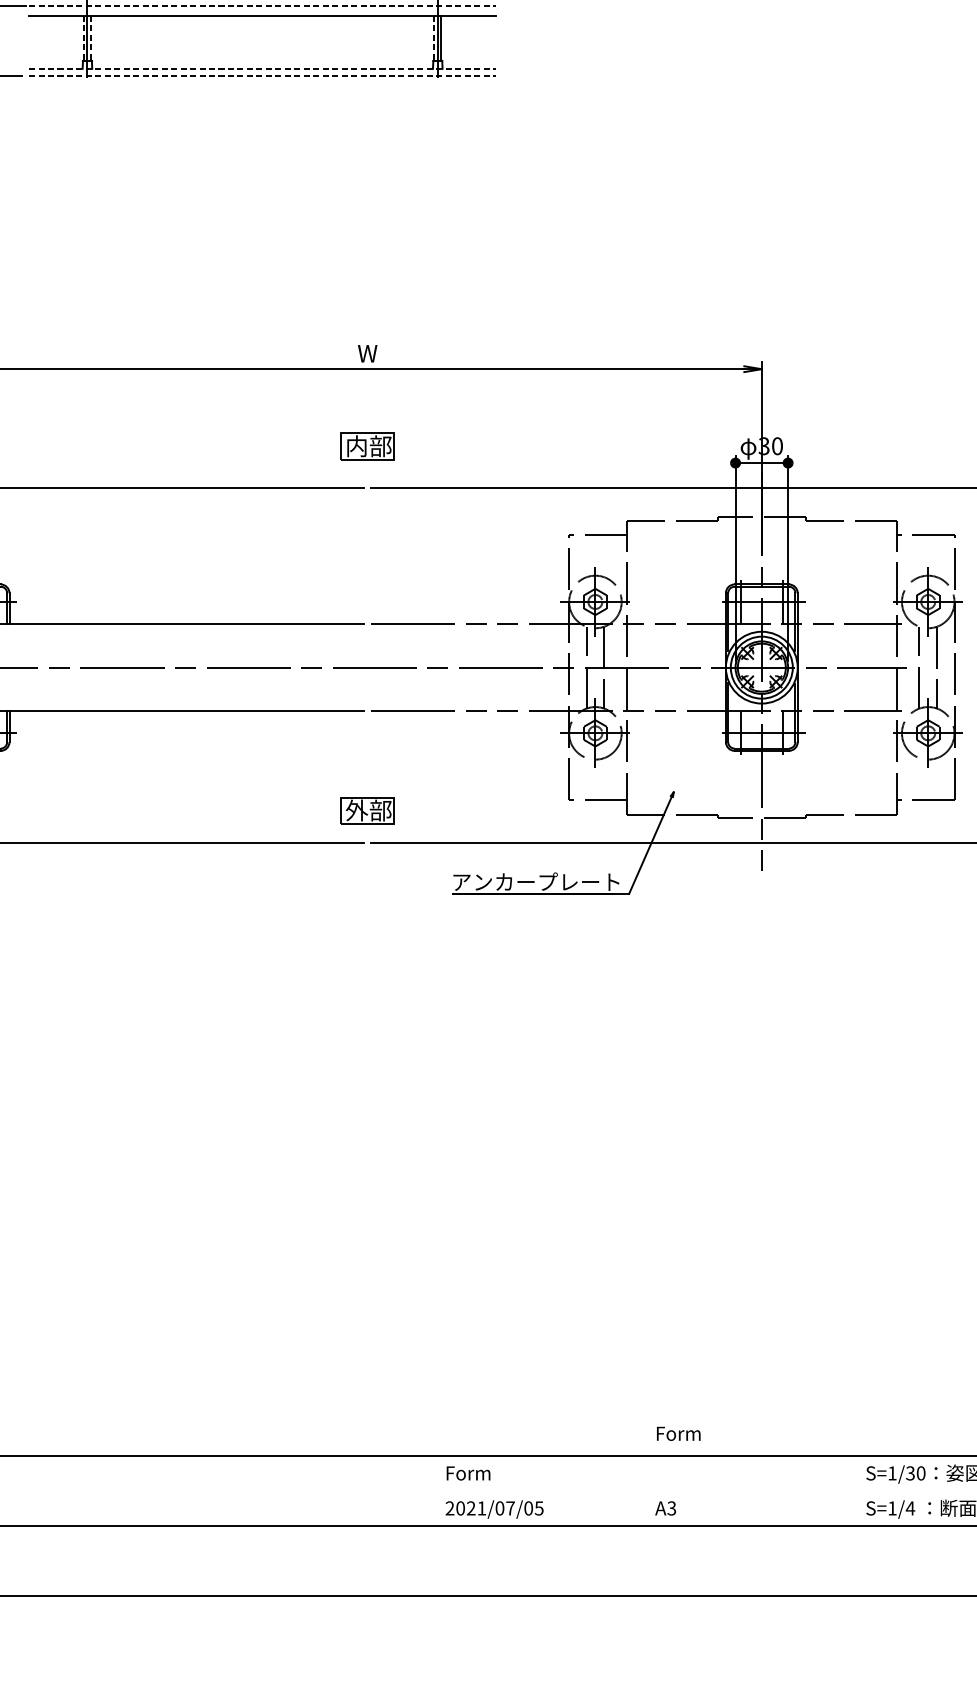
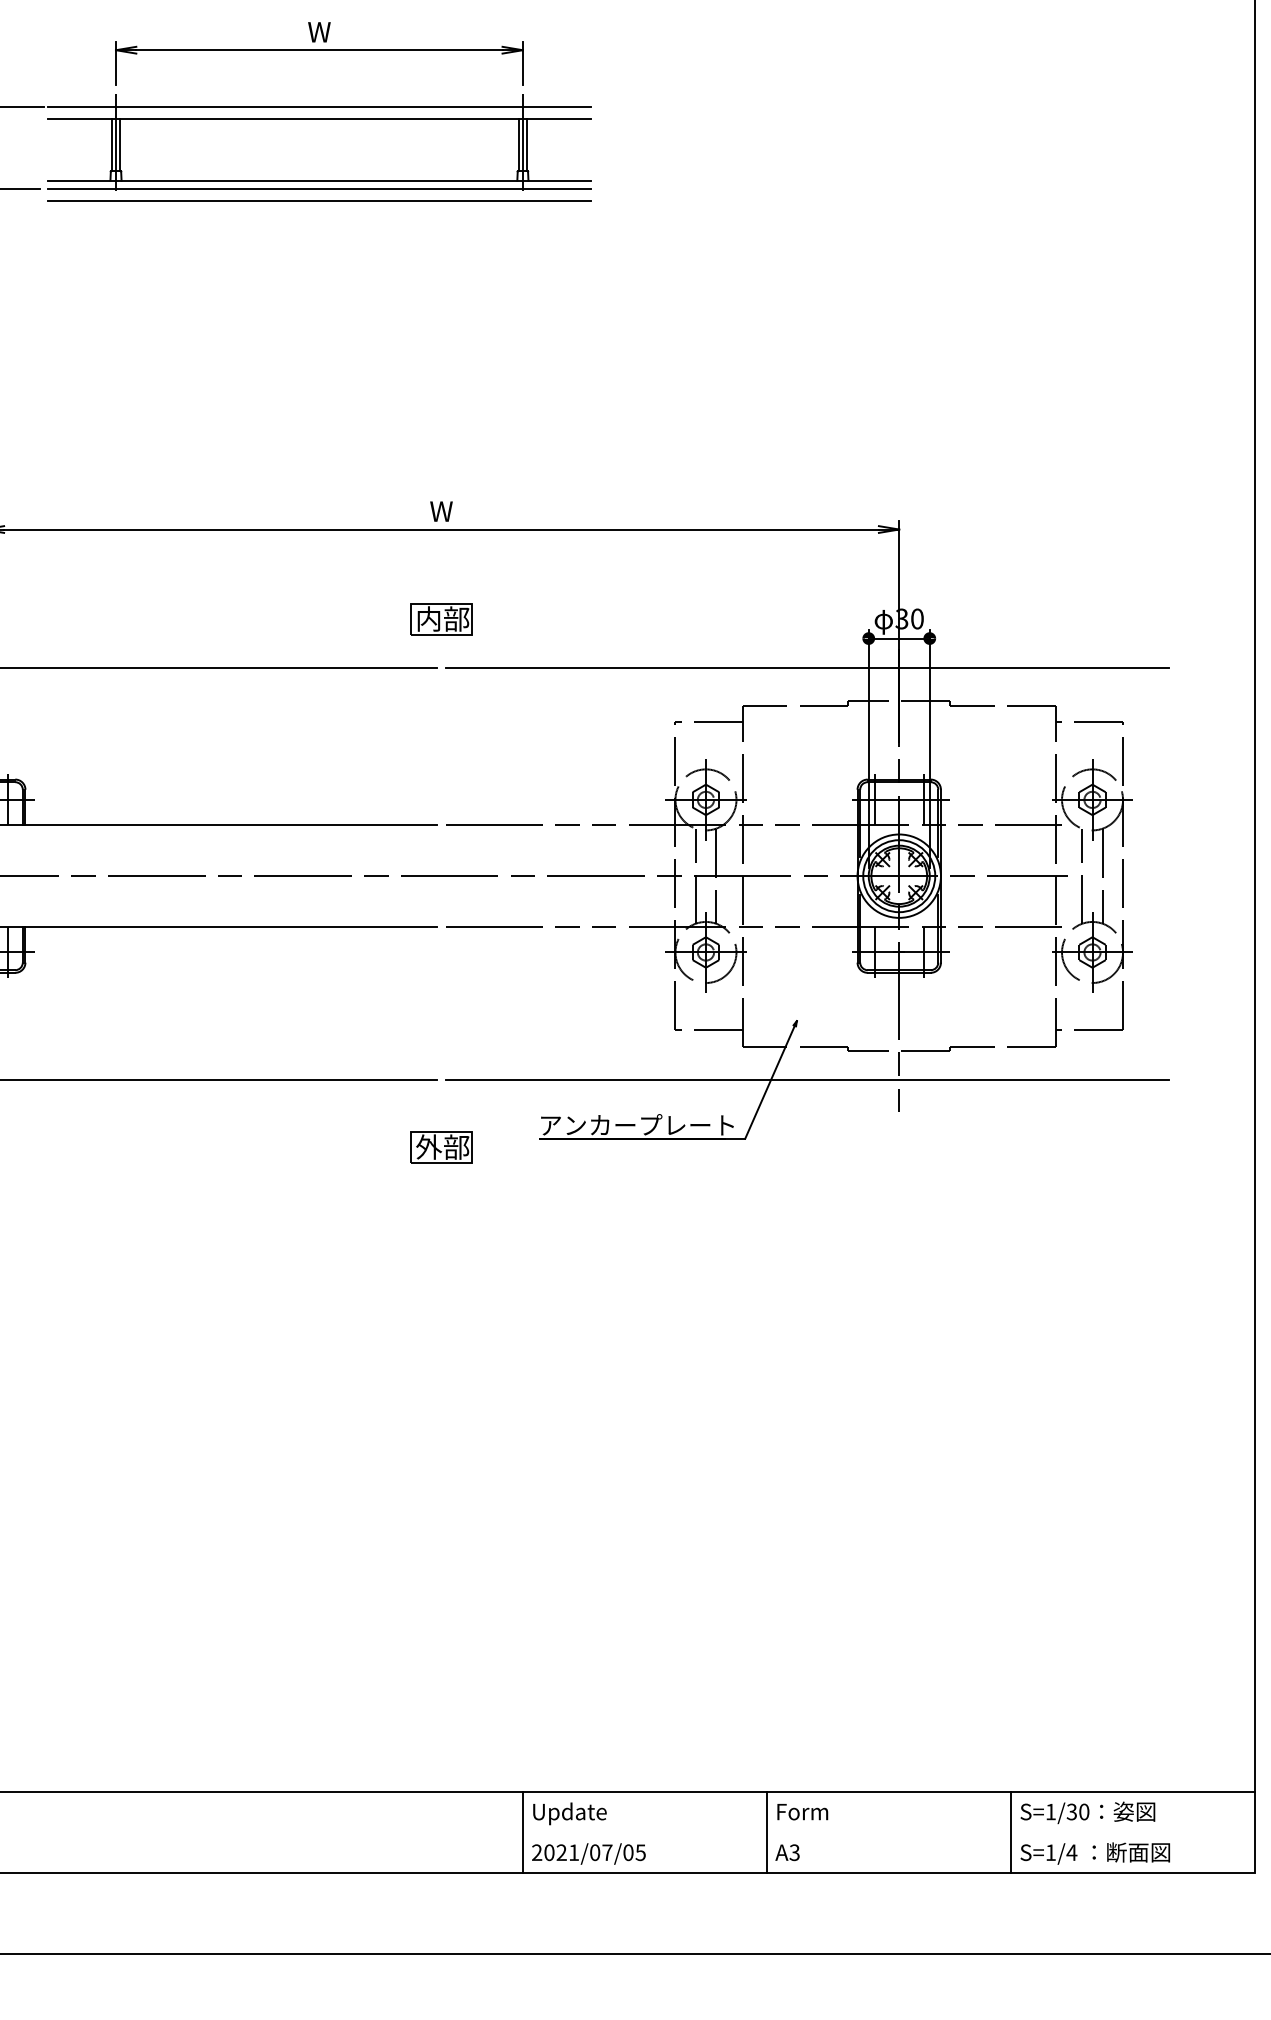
line: (262, 5) -> (319, 107), dashed -> solid
line: (83, 38) -> (111, 145), dashed -> solid
line: (91, 38) -> (120, 145), dashed -> solid
line: (433, 38) -> (518, 145), dashed -> solid
line: (262, 68) -> (319, 180), dashed -> solid
line: (262, 75) -> (319, 188), dashed -> solid
line: (262, 85) -> (319, 200), added
part: (367, 810) -> (441, 1147), moved
text: (678, 1434) -> (802, 1812), moved
text: (477, 1474) -> (569, 1813), Form -> Update
line: (437, 1491) -> (522, 1832), added
line: (648, 1491) -> (767, 1832), added
line: (858, 1491) -> (1011, 1832), added

